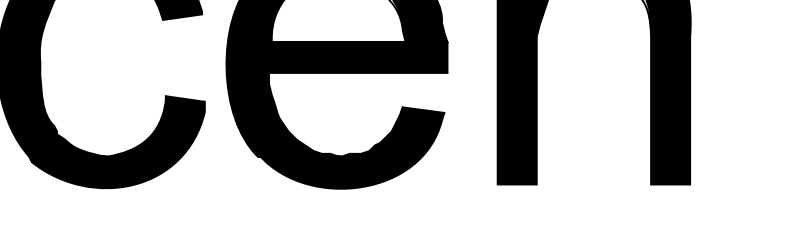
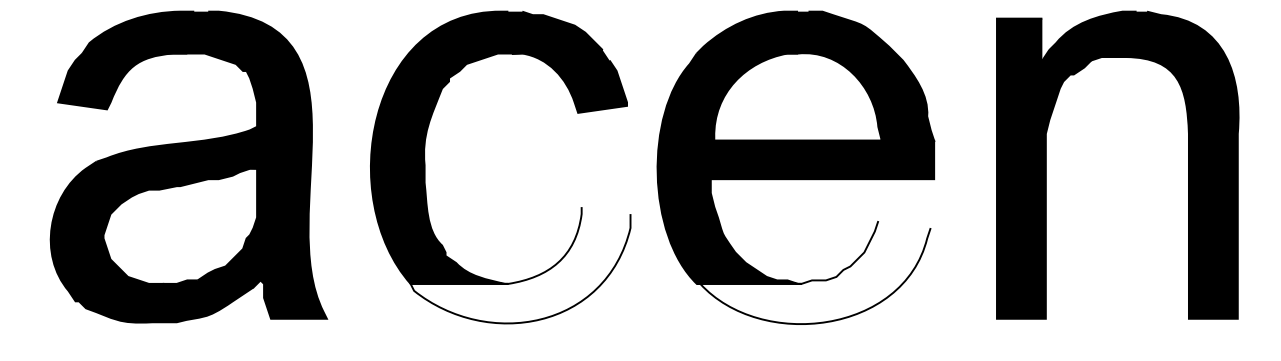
fill: (116, 141) -> (520, 265), removed
fill: (351, 147) -> (813, 272), removed

